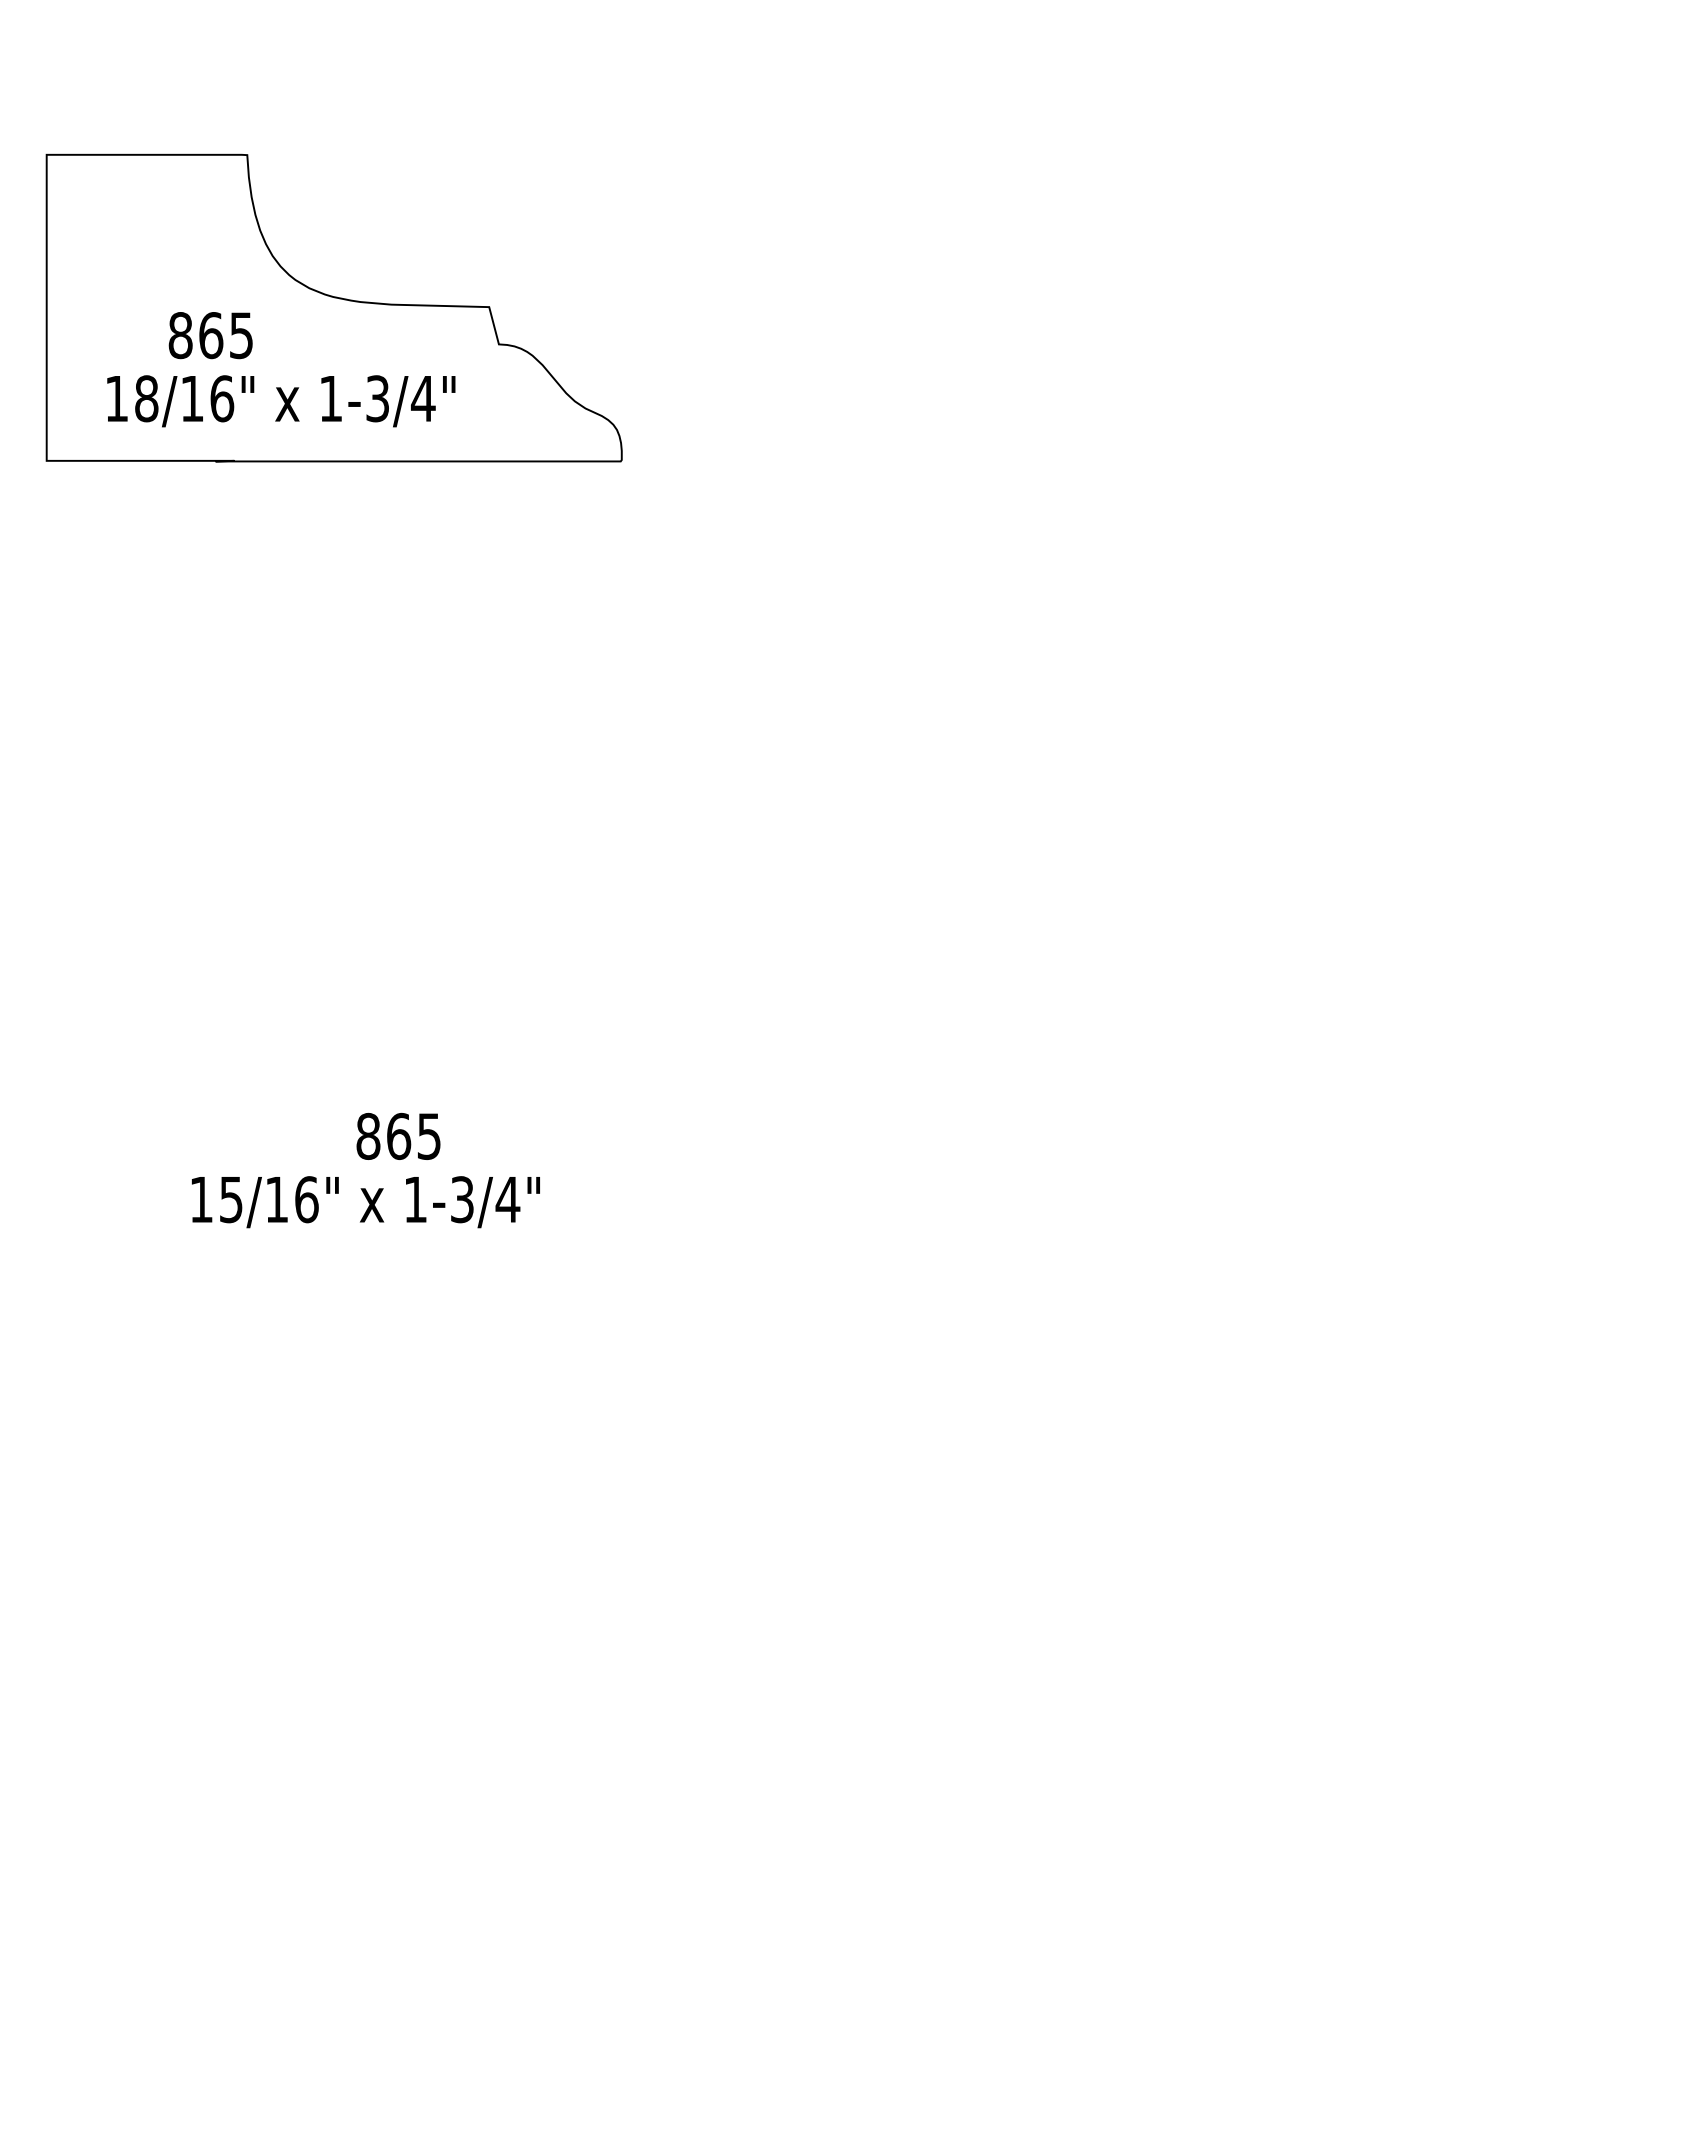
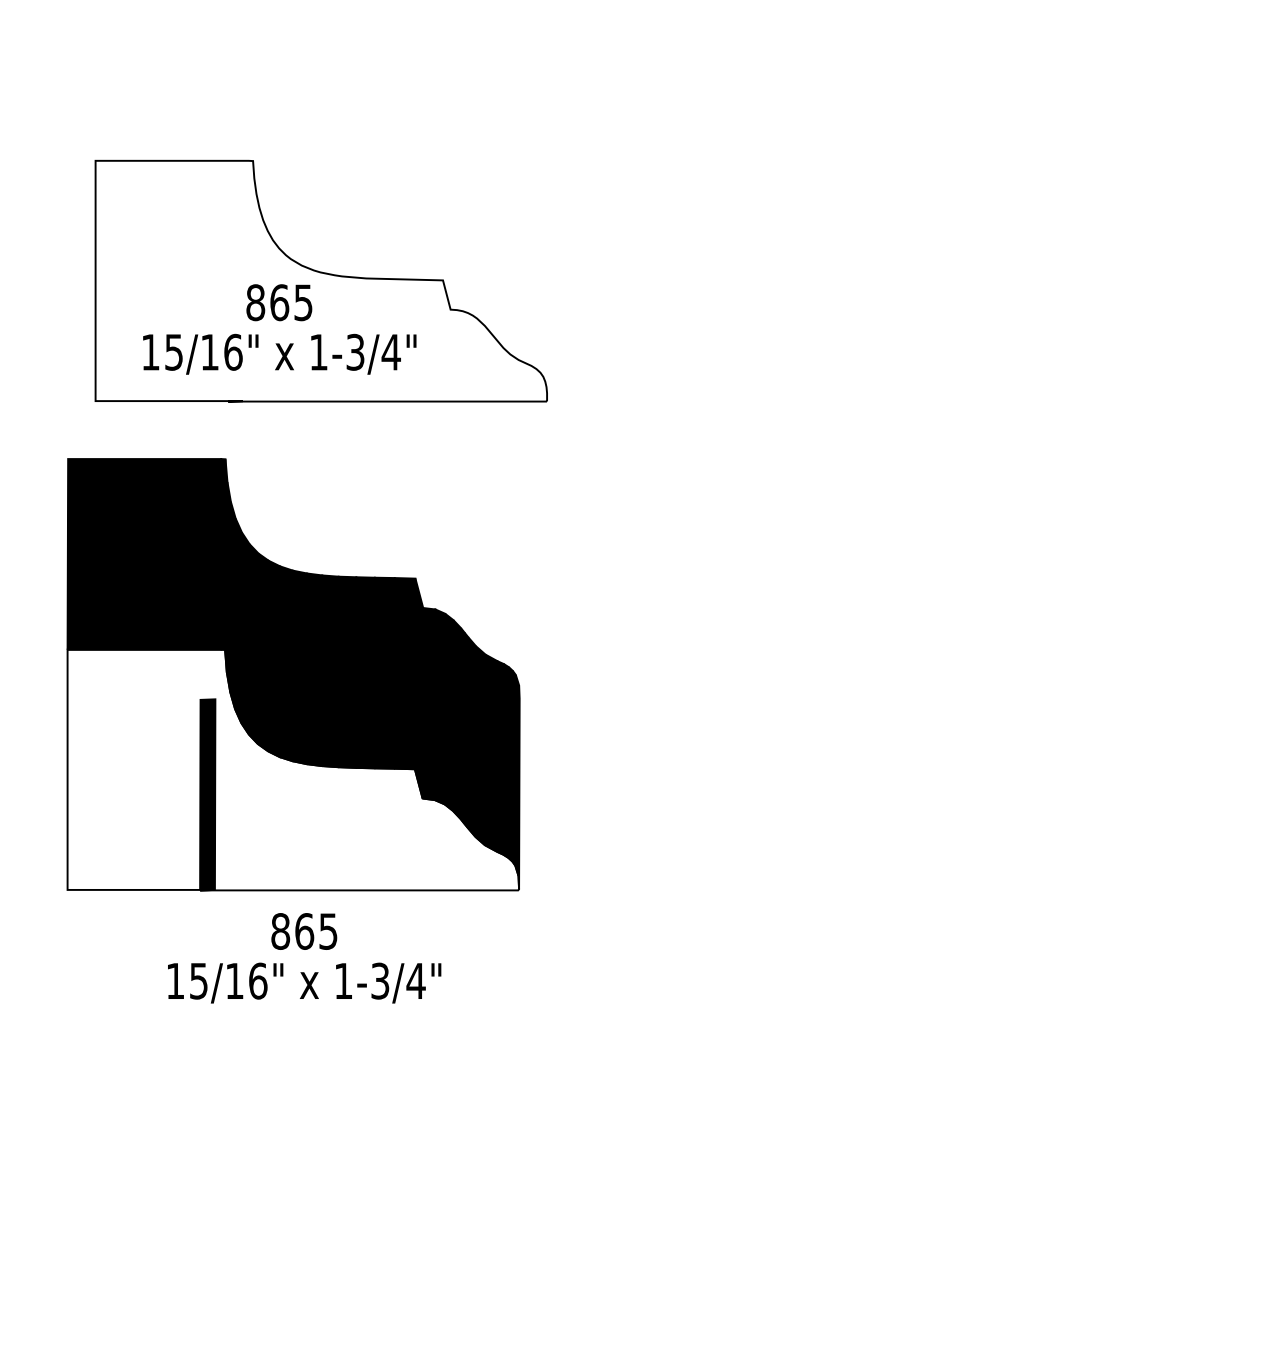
text: (210, 335) -> (279, 302), moved
text: (146, 398) -> (173, 352), 18/16" -> 15/16"
part: (298, 808) -> (293, 674), added
text: (398, 1135) -> (304, 930), moved
text: (365, 1202) -> (304, 983), moved

